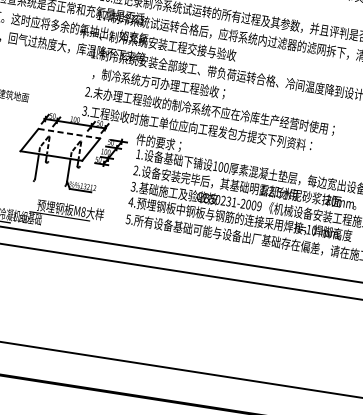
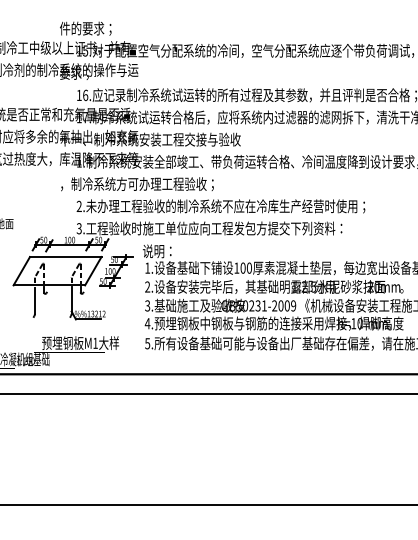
text: (159, 83) -> (137, 184), moved
line: (69, 134) -> (65, 257), dashed -> solid
text: (158, 142) -> (168, 251), 件的要求； -> 说明：
text: (83, 211) -> (95, 342), M8 -> M1

